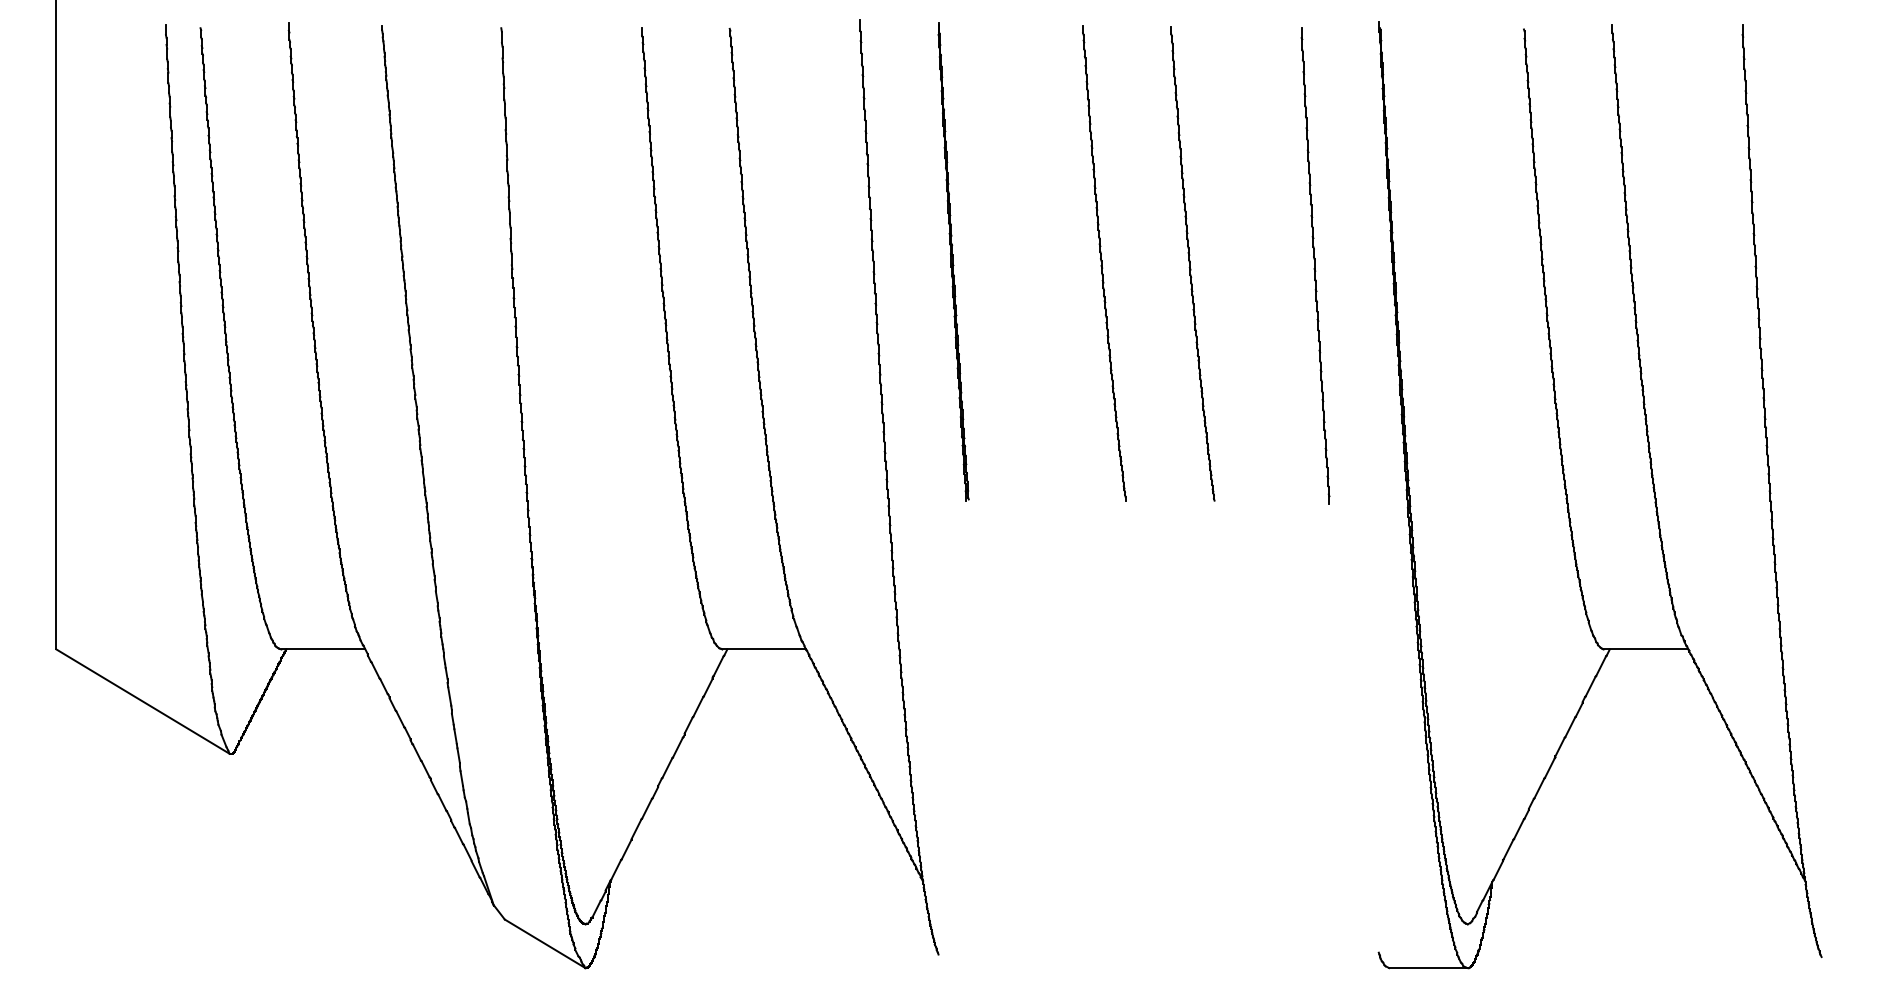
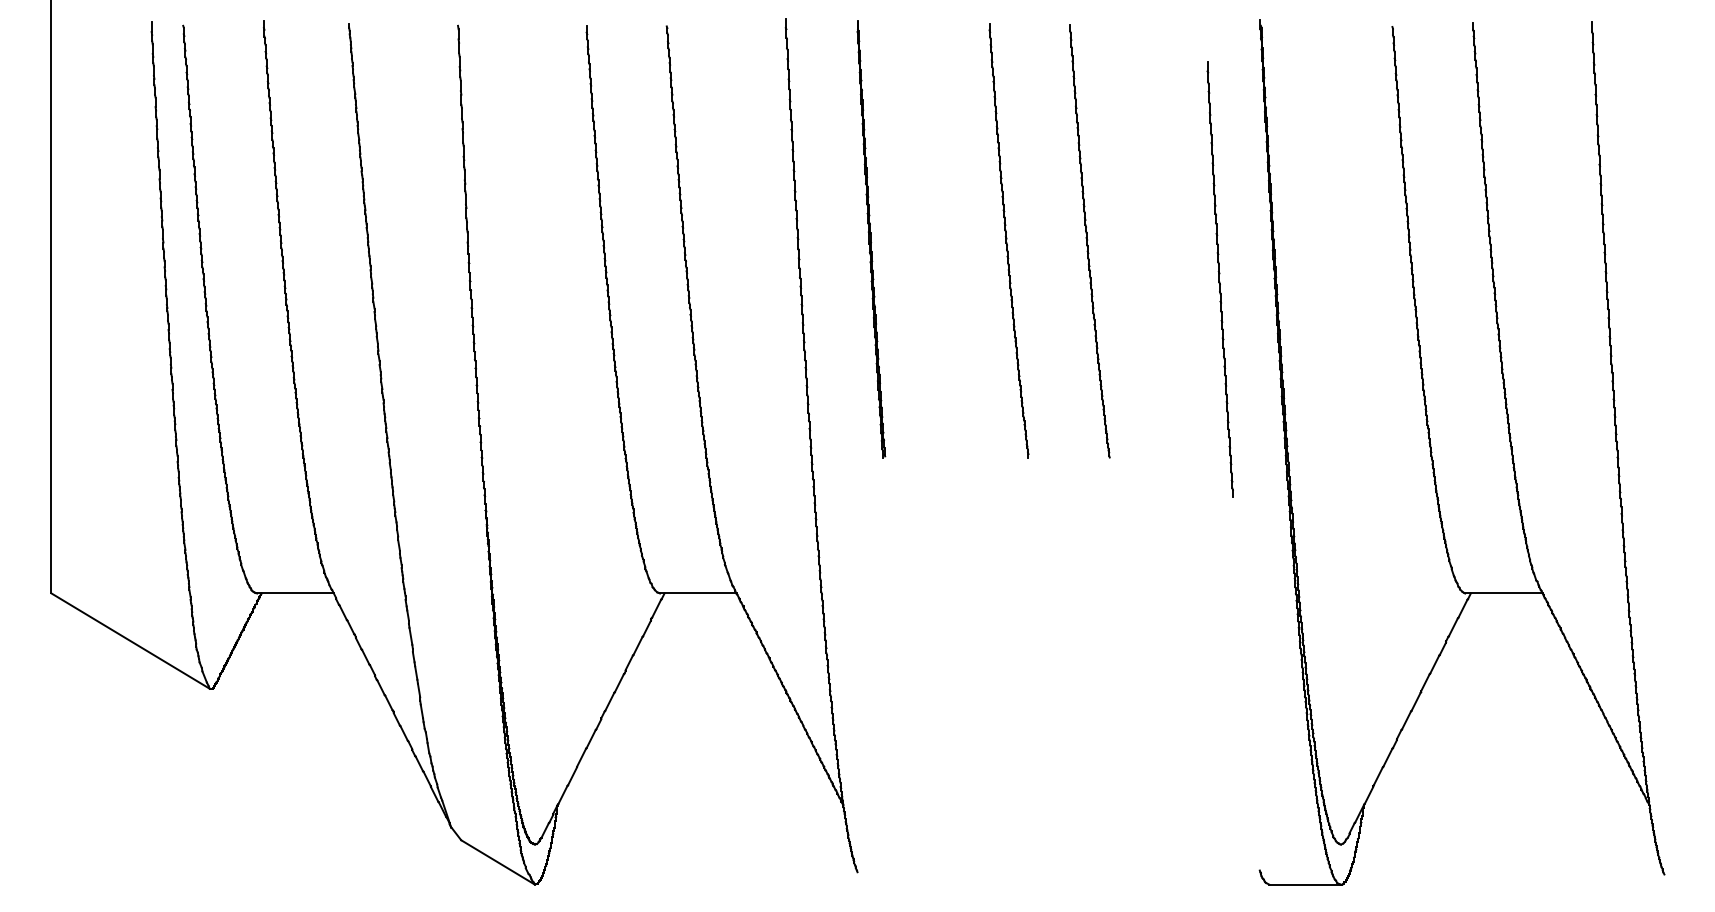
part: (1315, 265) -> (1220, 279), moved

